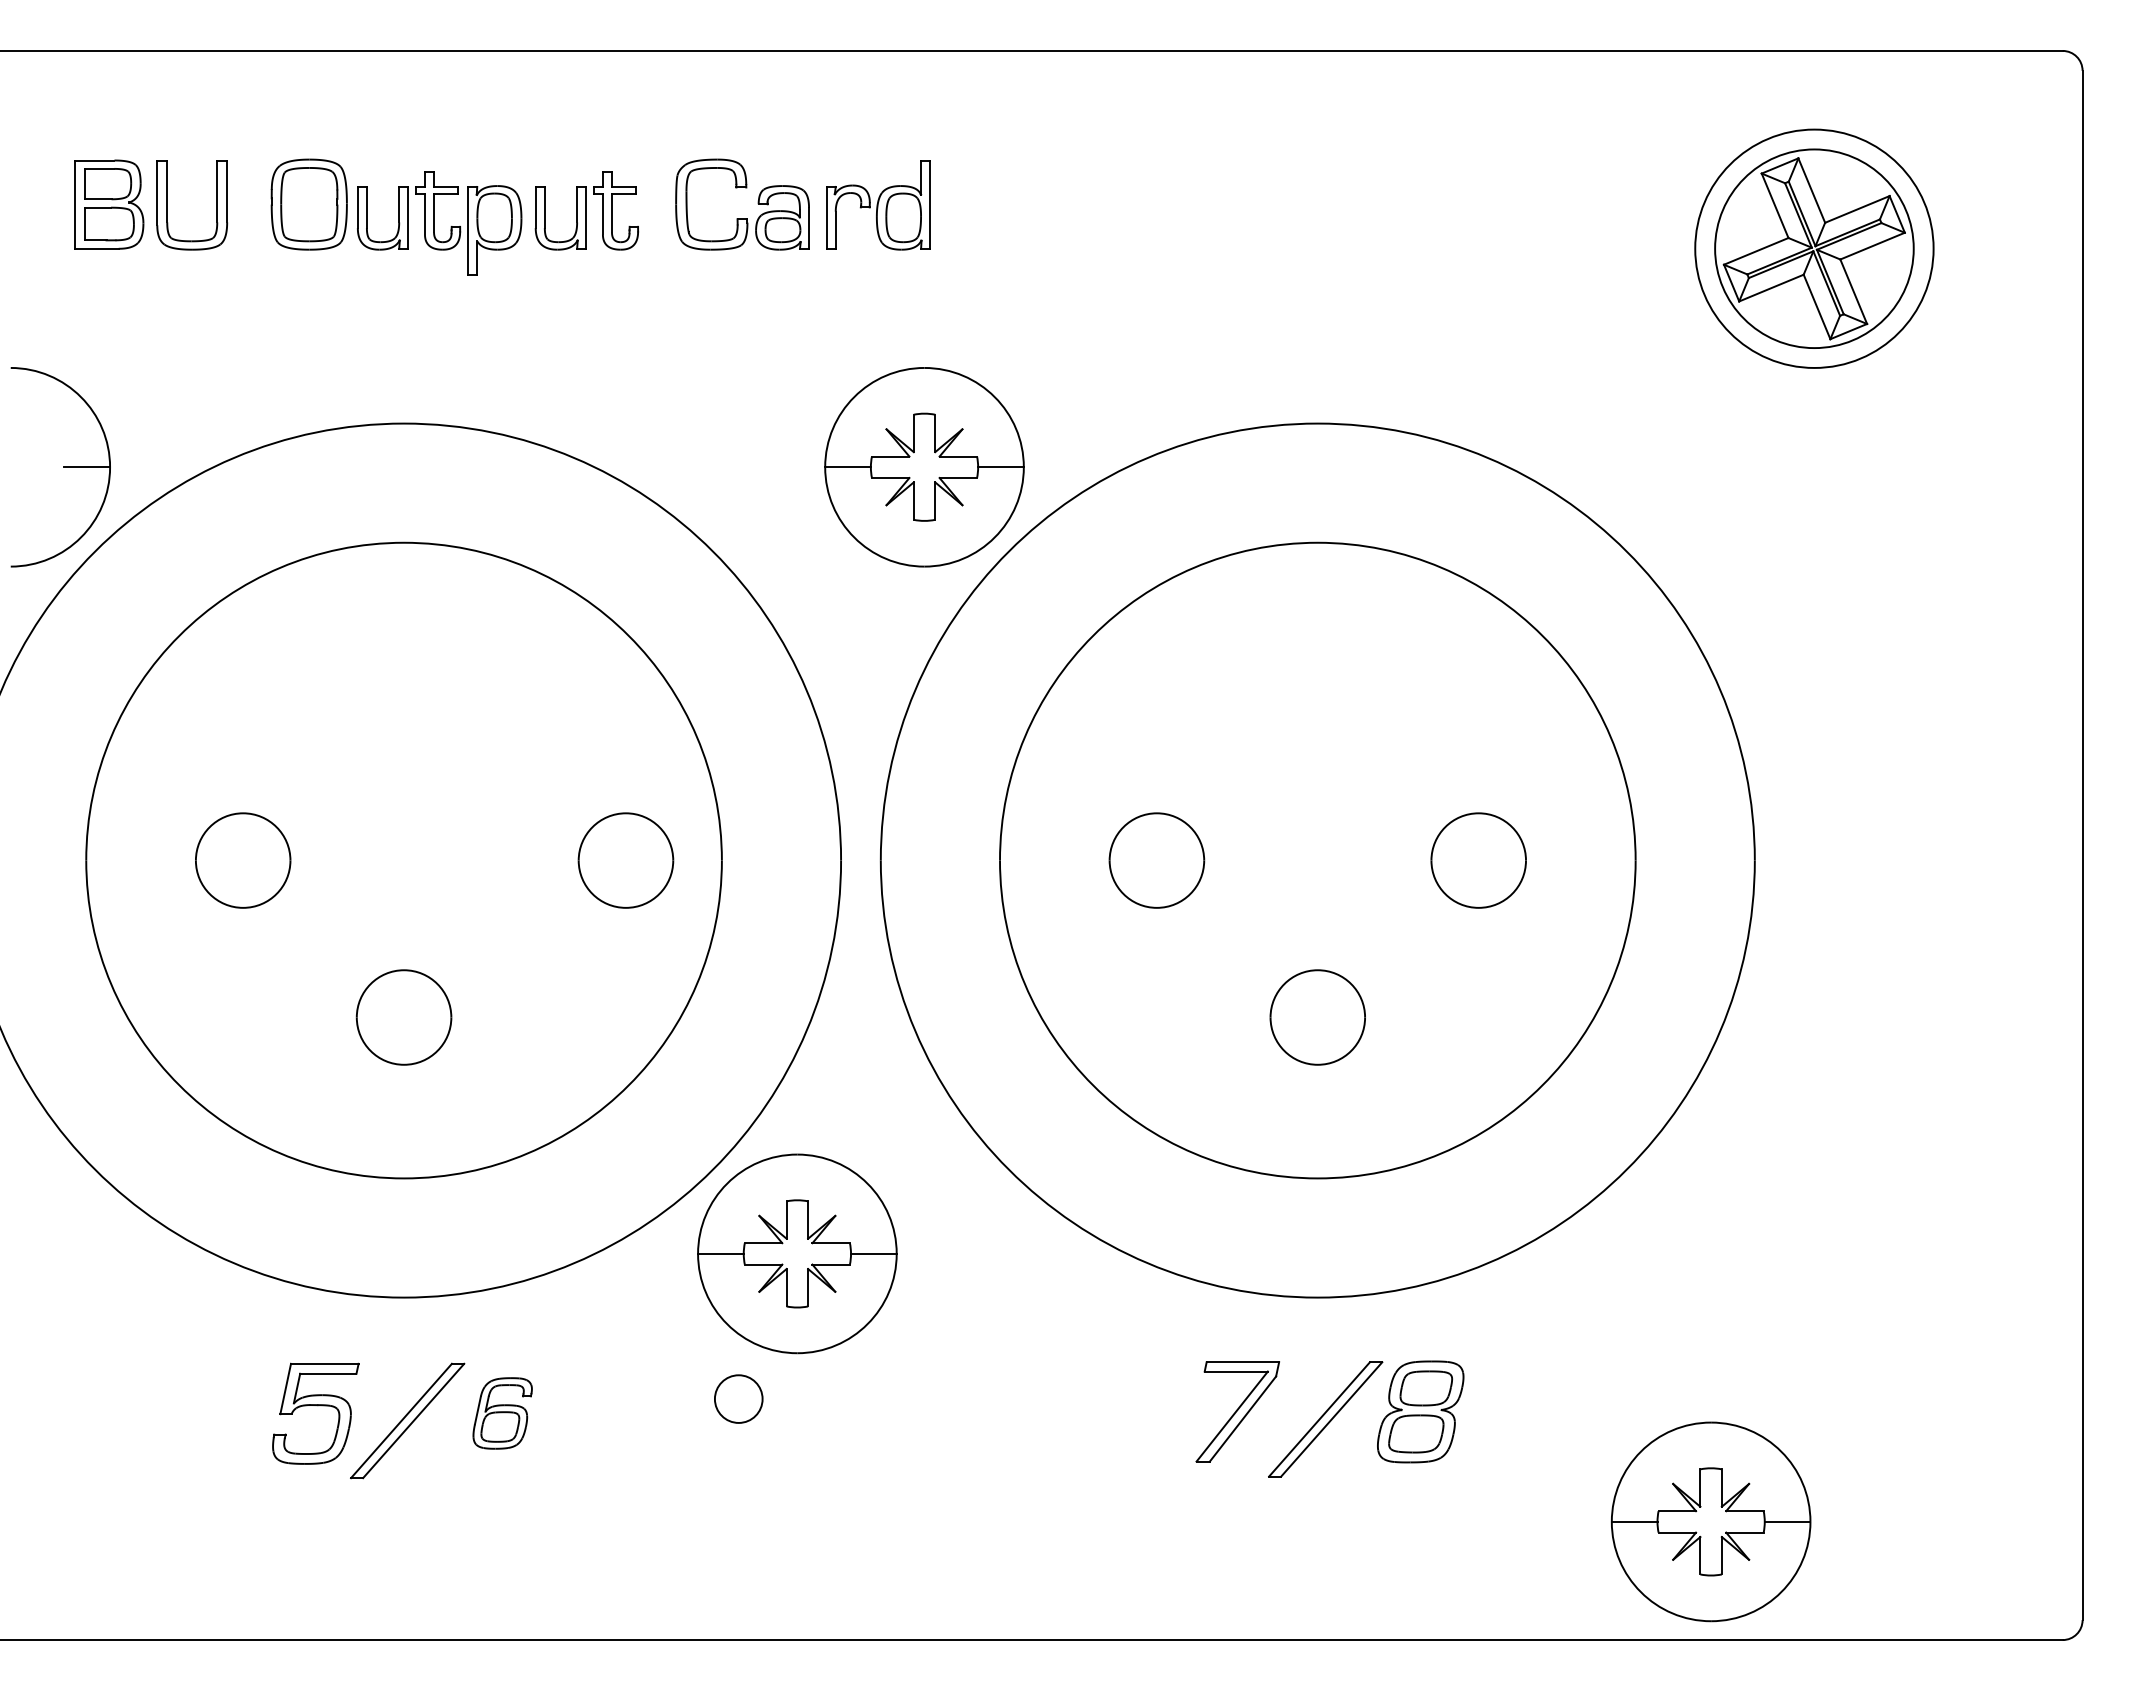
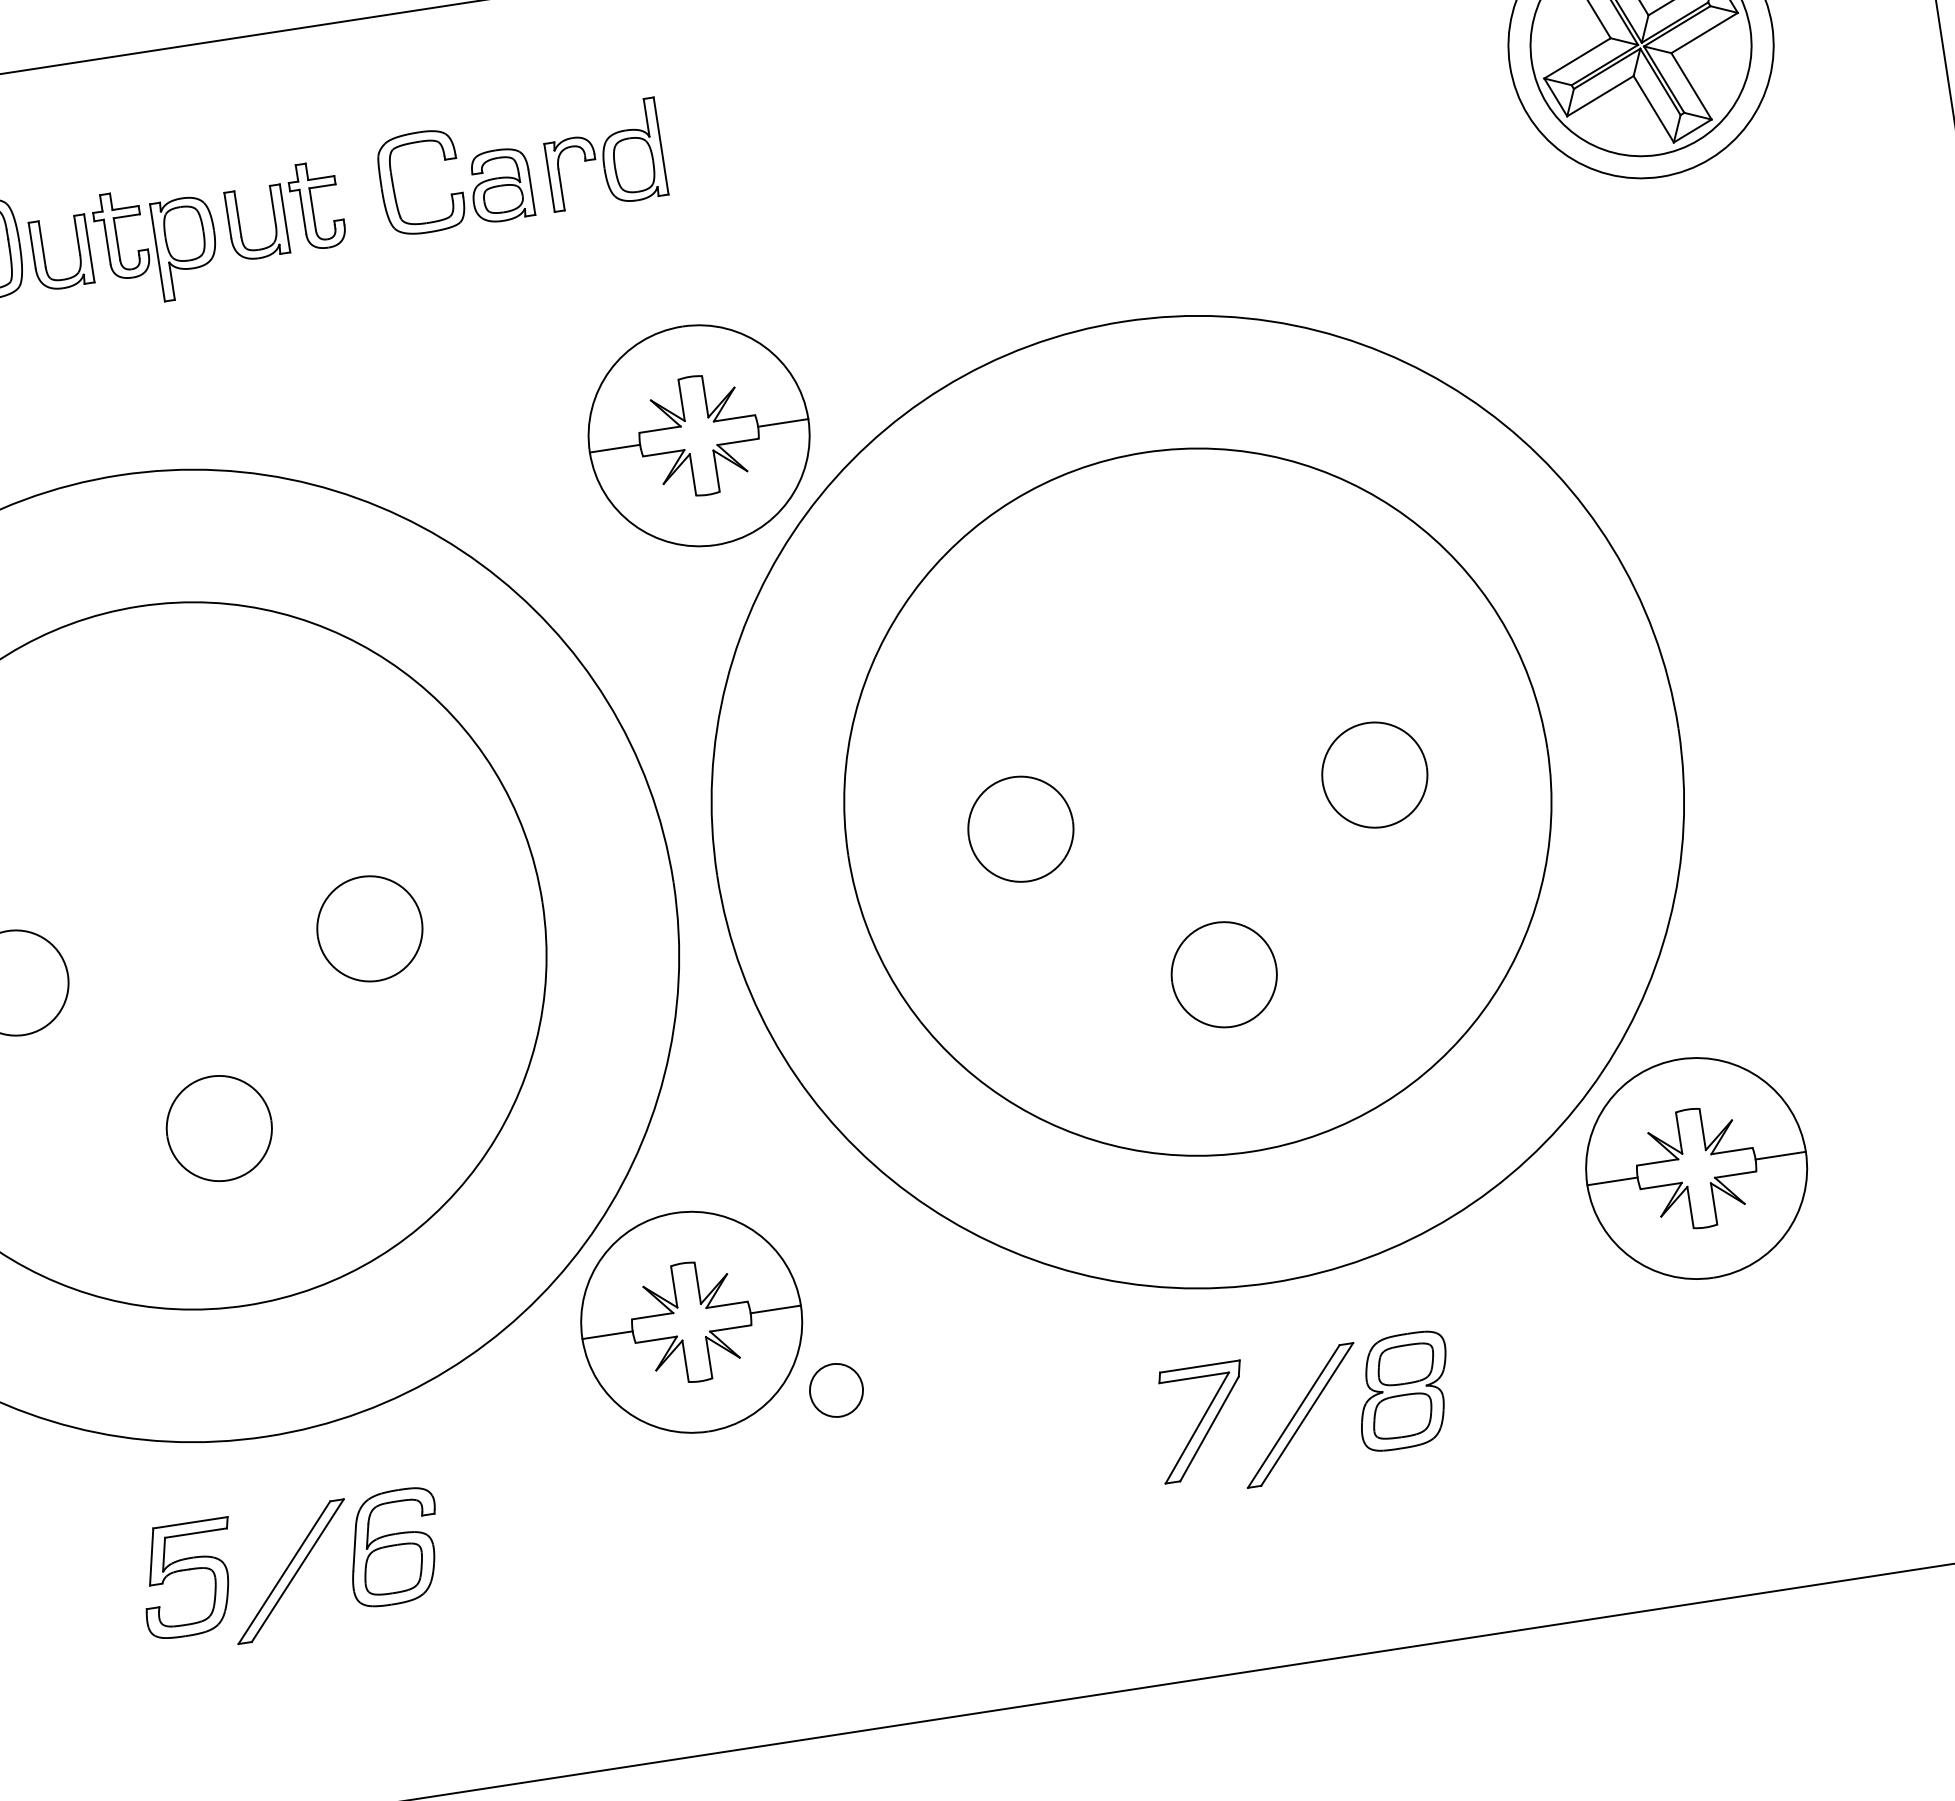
part: (625, 860) -> (369, 928), moved
circle: (738, 1398) -> (836, 1389), moved
part: (502, 1413) -> (394, 1547), size x1.43
part: (1710, 1521) -> (1695, 1168), moved

